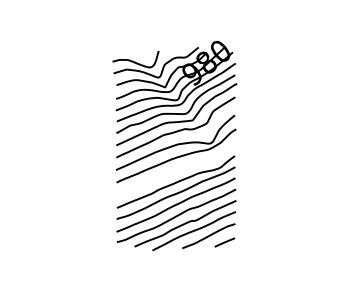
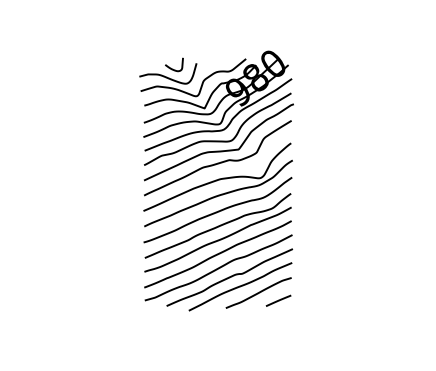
curve: (139, 55) -> (172, 68), added
curve: (176, 169) -> (218, 210), added

